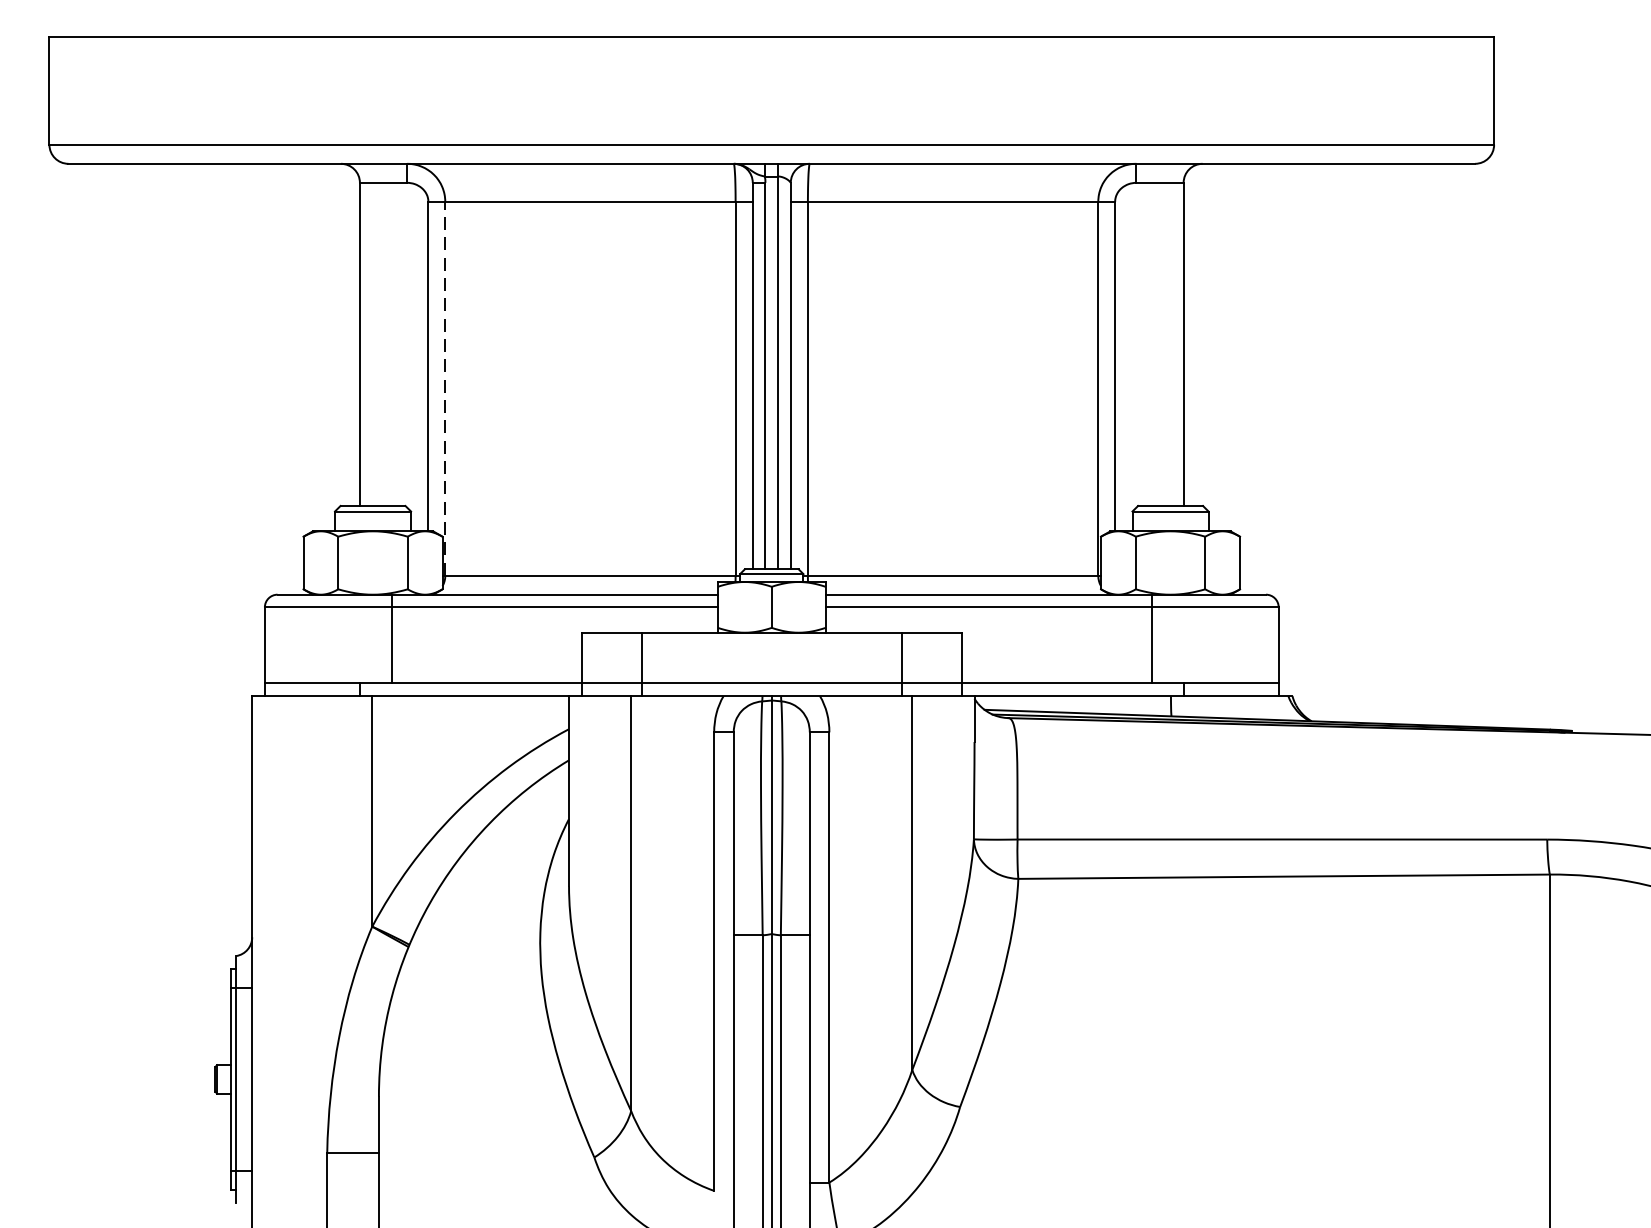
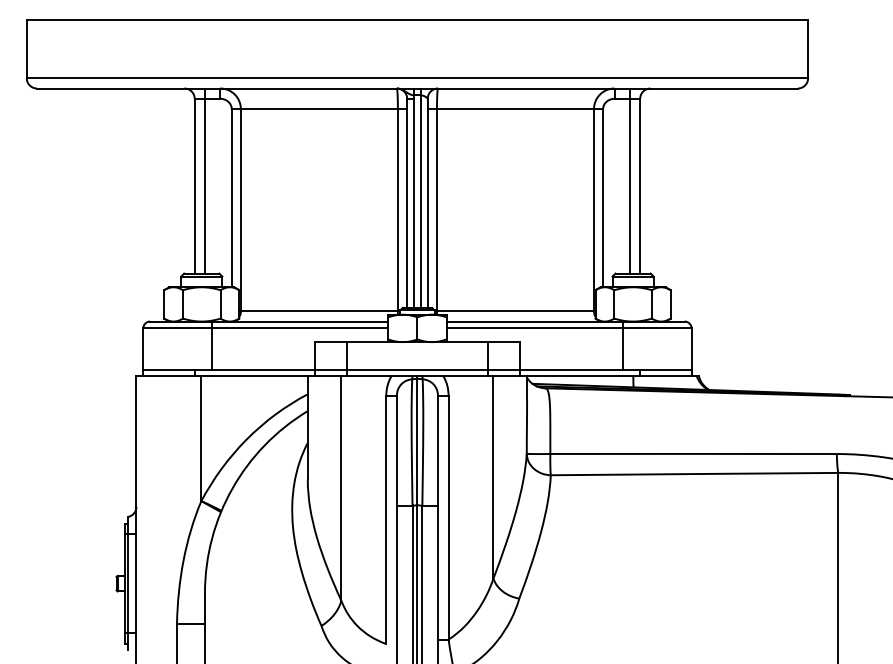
line: (378, 333) -> (204, 180), added
line: (1163, 333) -> (629, 180), added
line: (444, 387) -> (240, 209), dashed -> solid

